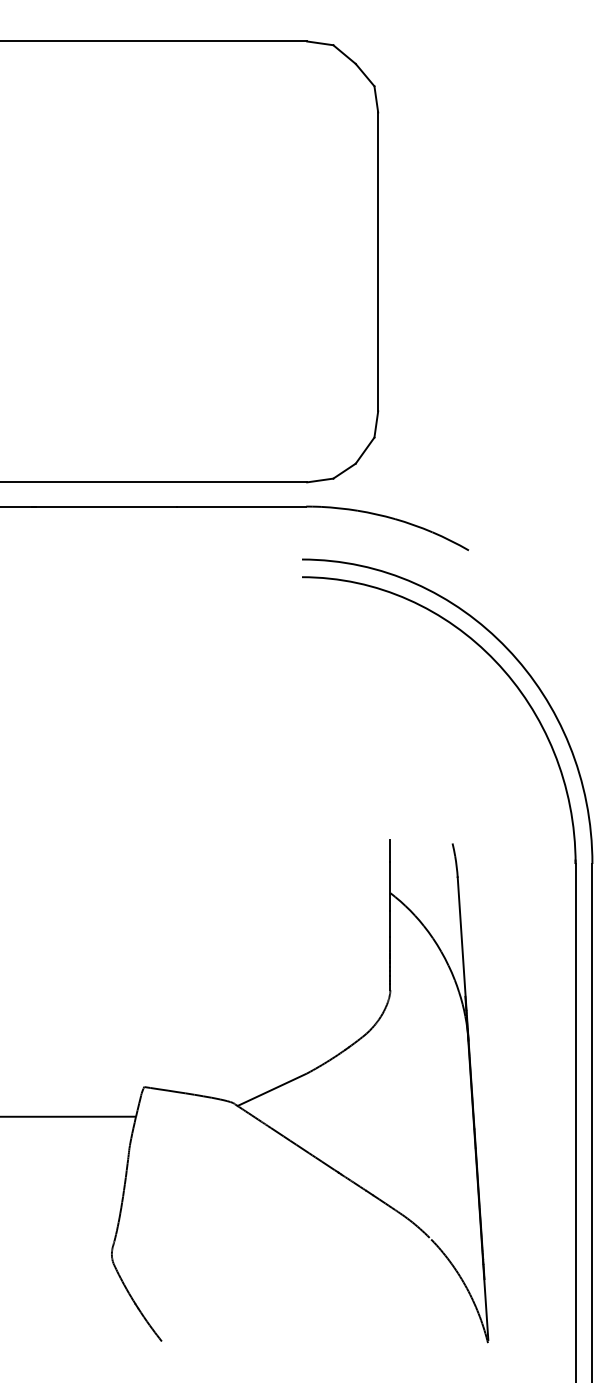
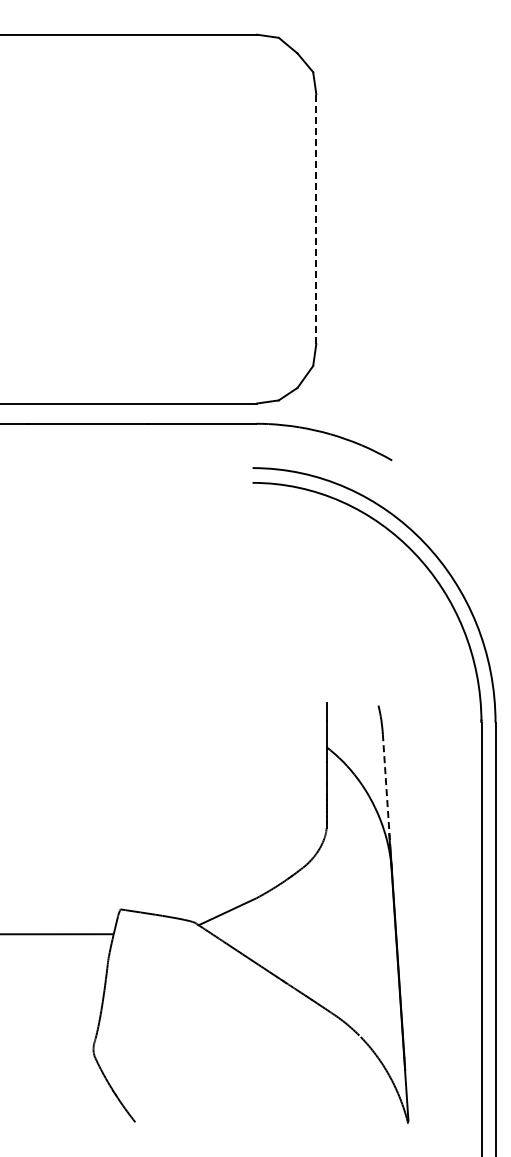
line: (378, 261) -> (316, 218), solid -> dashed
line: (462, 944) -> (386, 790), solid -> dashed

